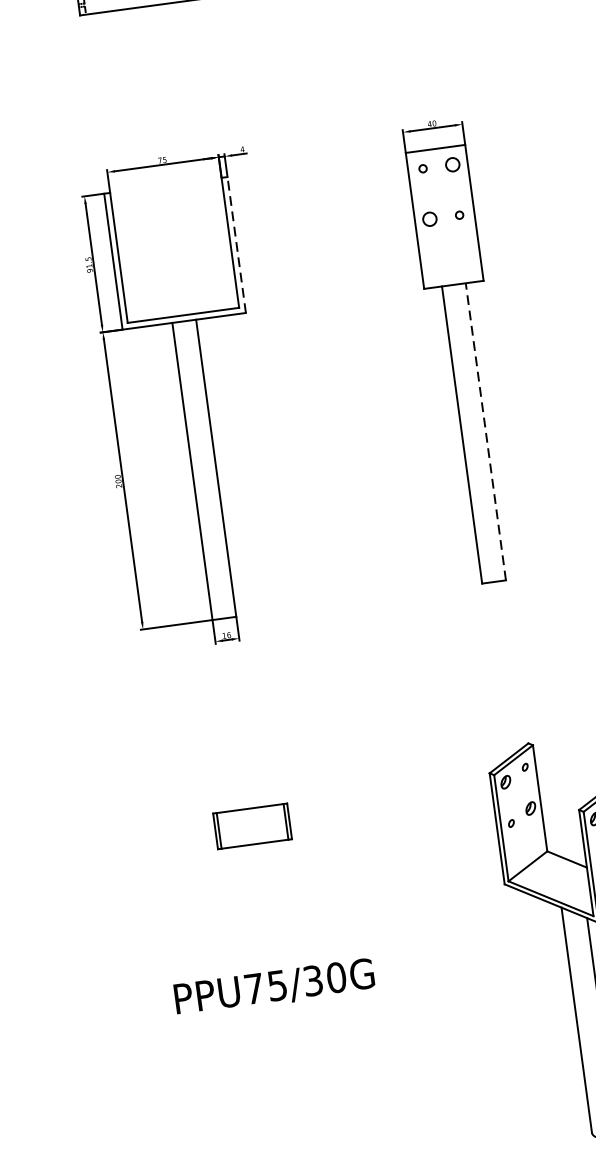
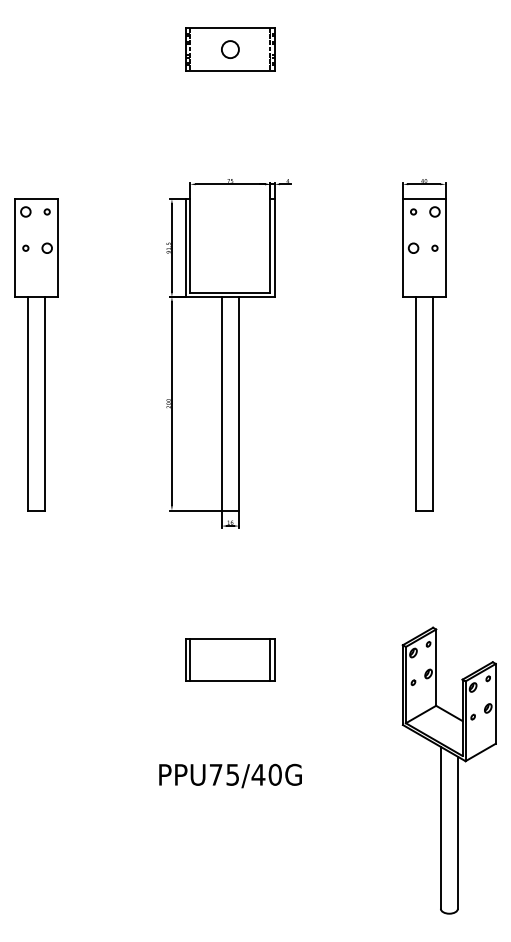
line: (236, 245) -> (274, 248), dashed -> solid
line: (485, 431) -> (432, 403), dashed -> solid
part: (252, 825) -> (230, 659), size x1.67
text: (313, 980) -> (258, 774), PPU75/30G -> PPU75/40G

